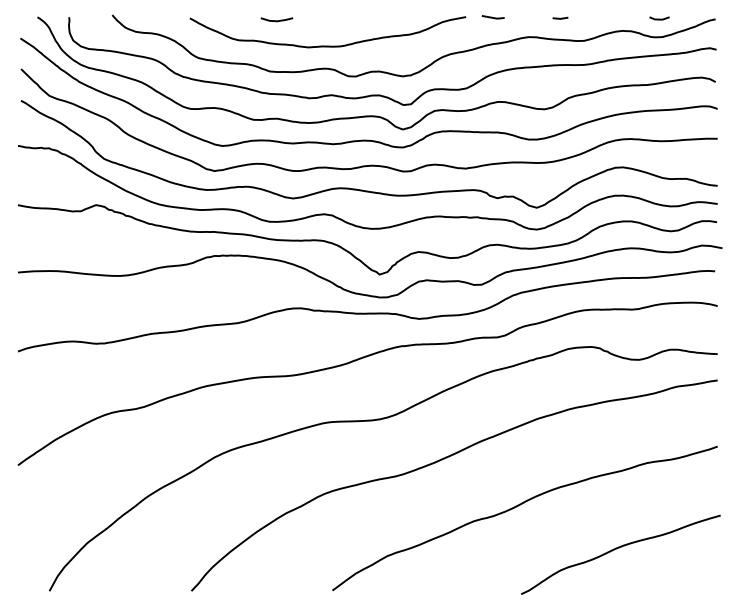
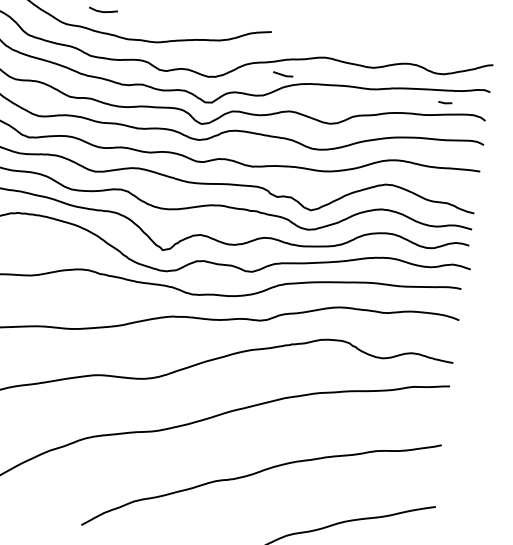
line: (492, 17) -> (282, 74), moved
line: (559, 17) -> (444, 101), moved
line: (659, 18) -> (443, 57), removed

